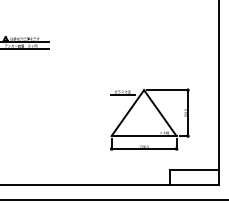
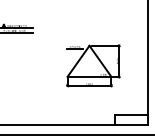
part: (149, 119) -> (93, 65), moved

